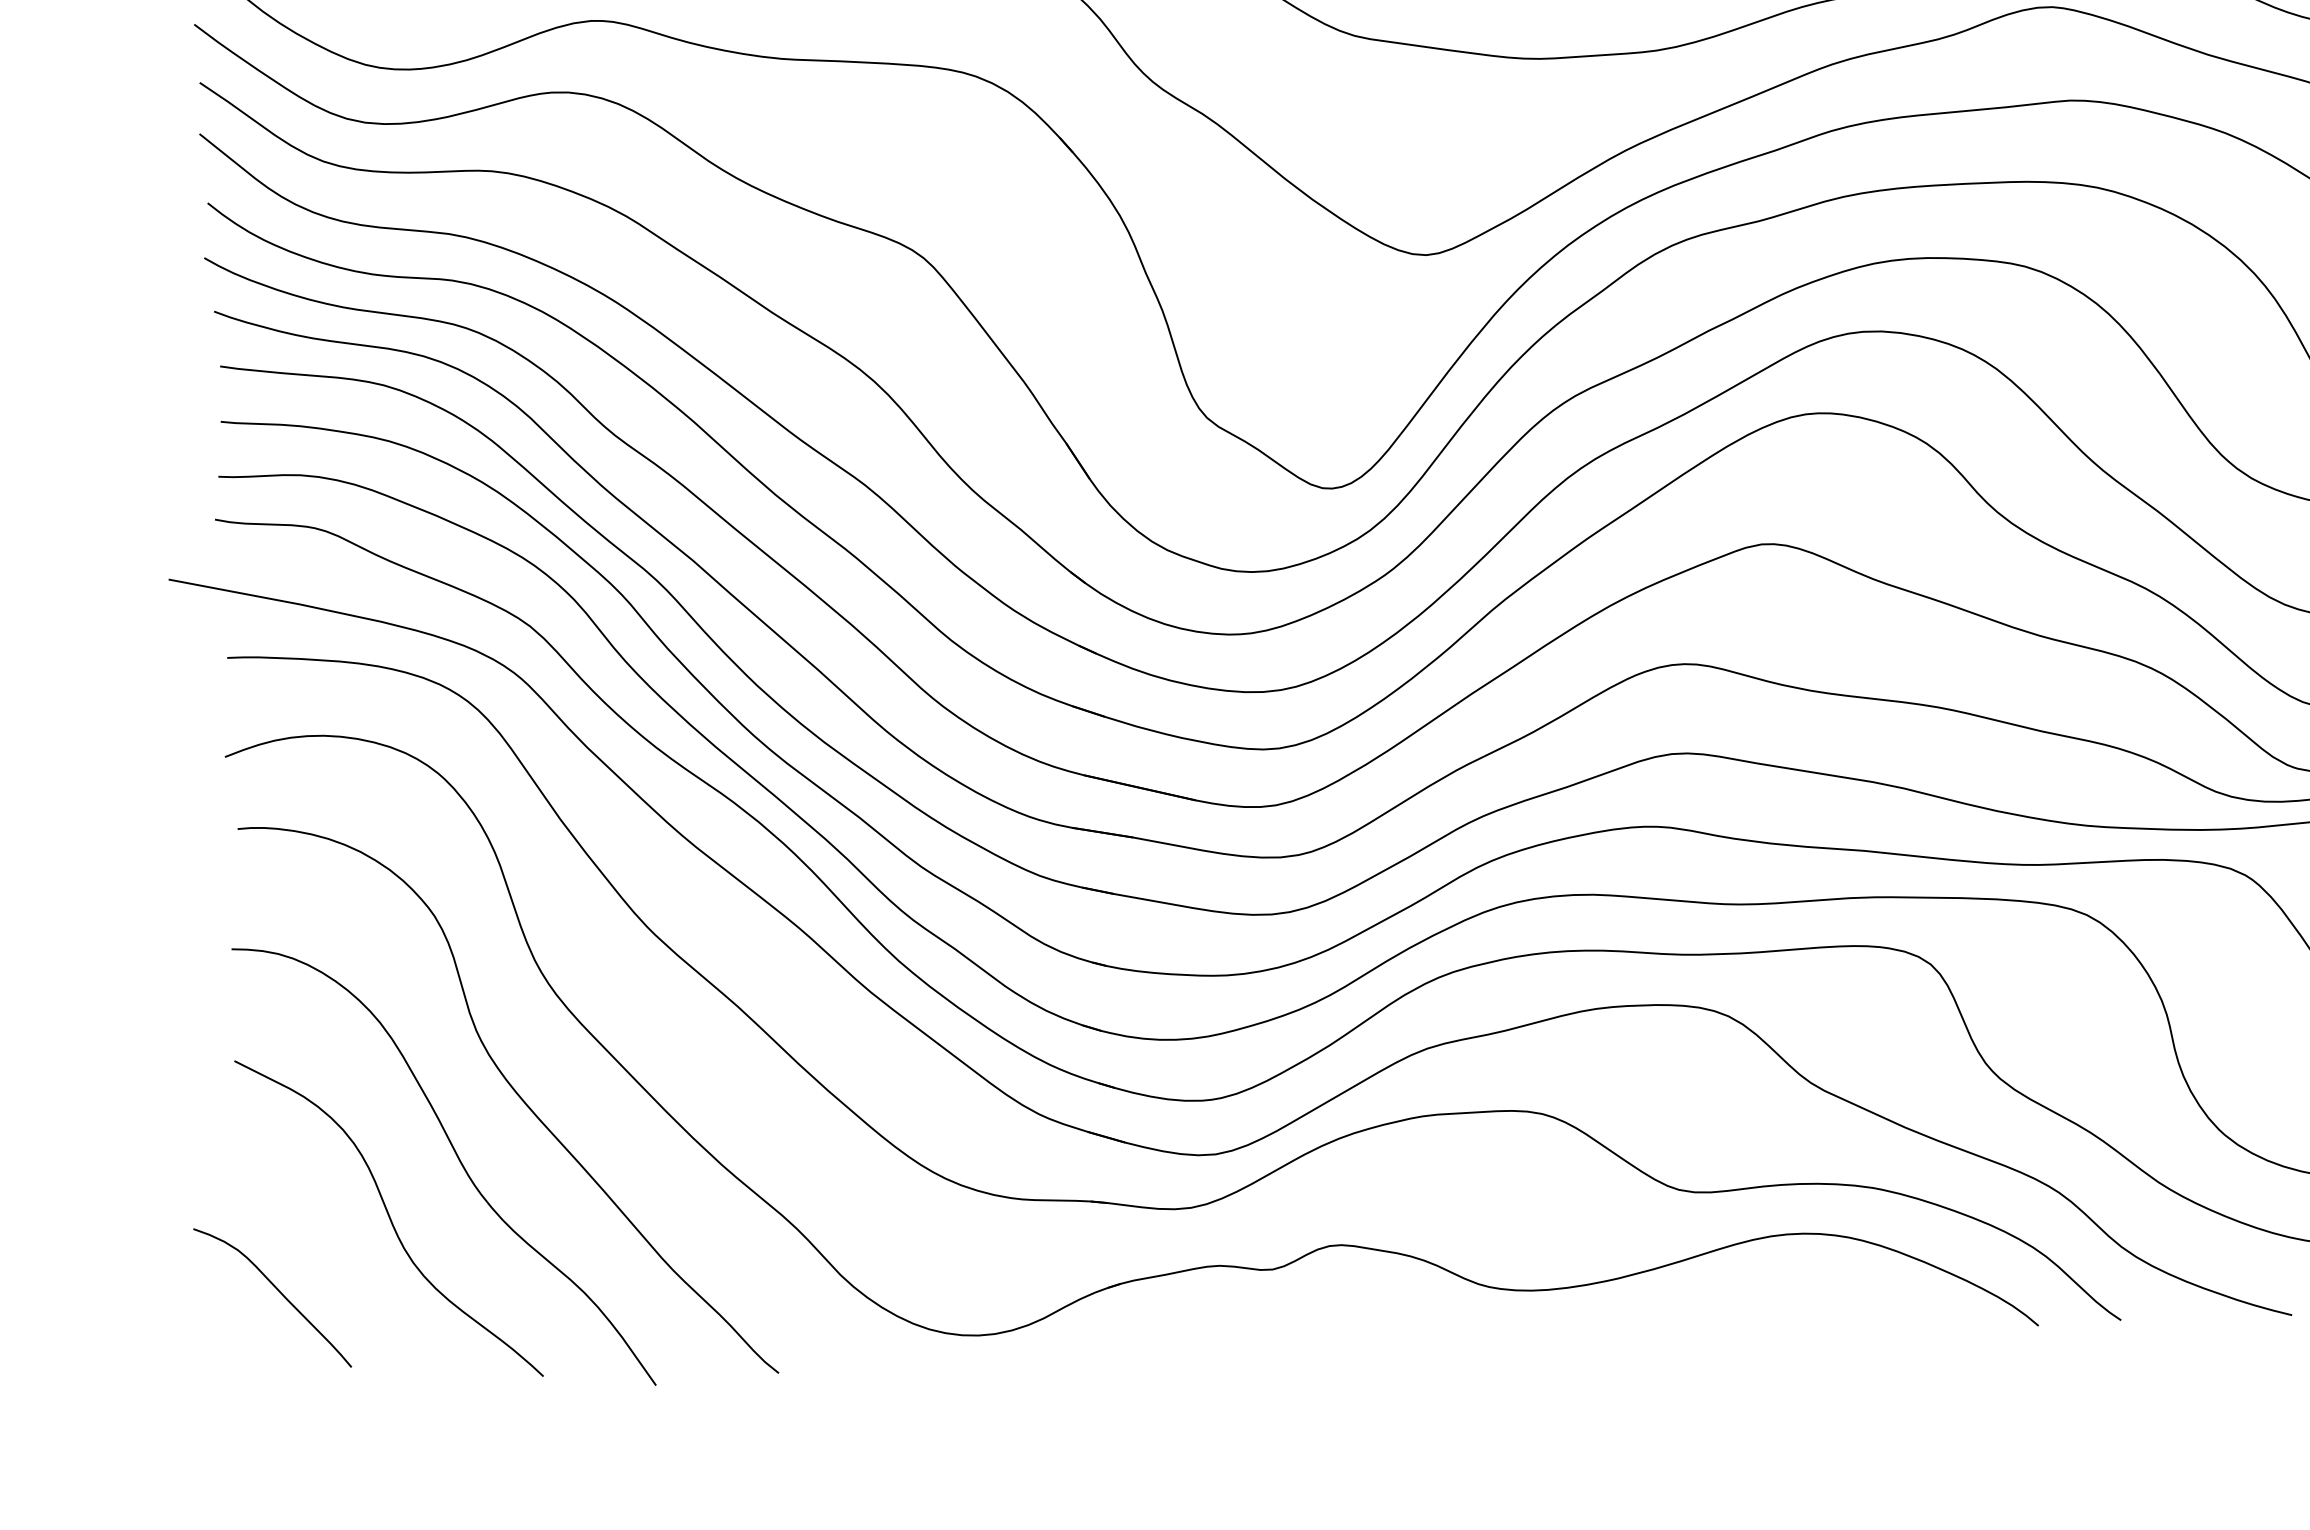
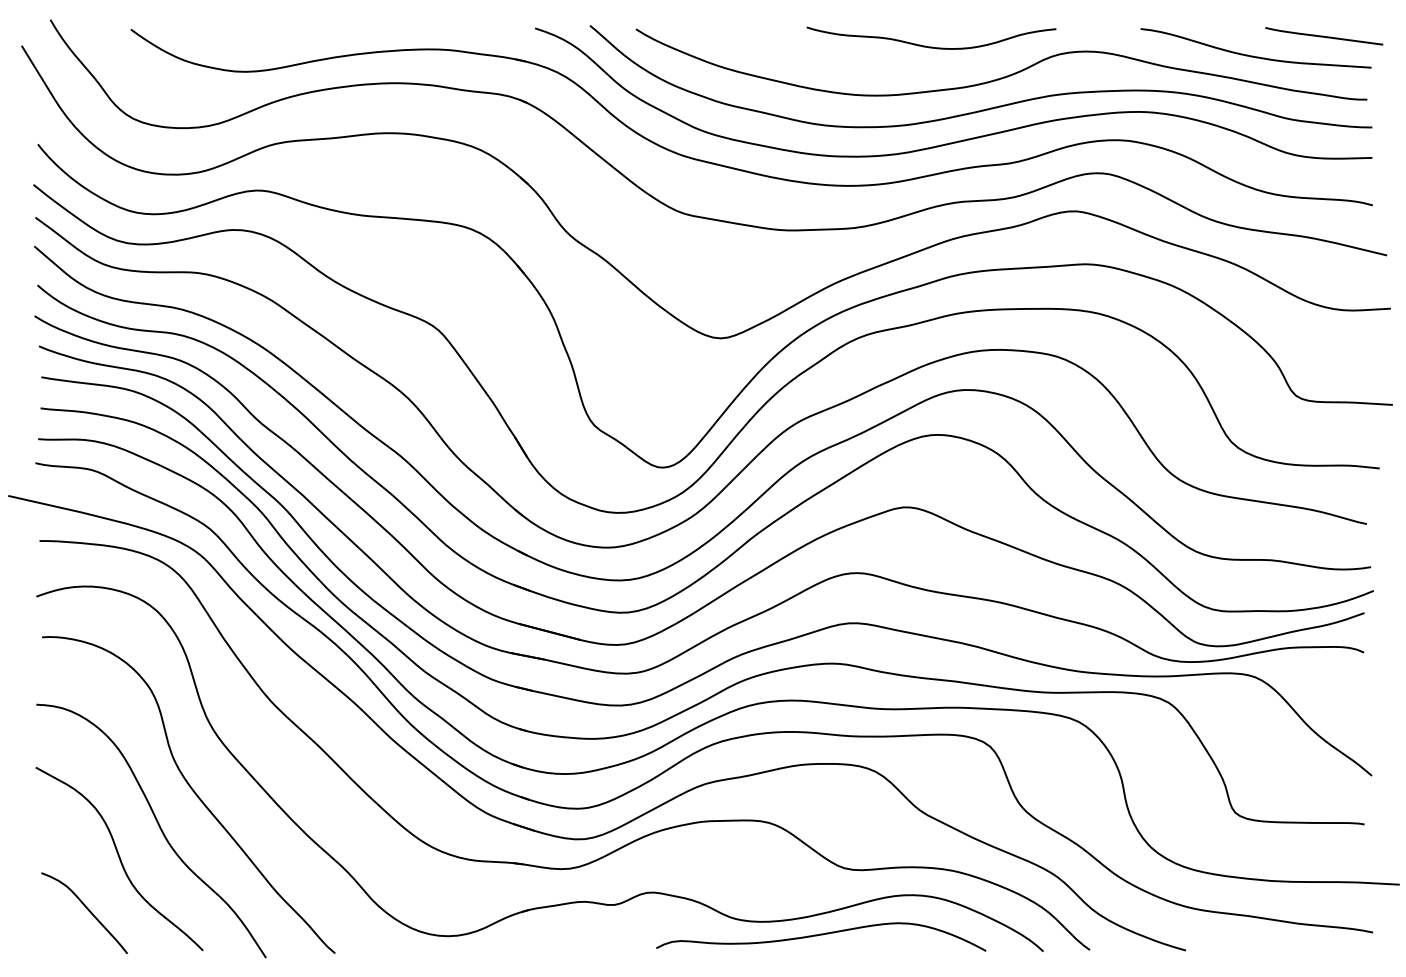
curve: (277, 1292) -> (87, 910), moved
curve: (1642, 1311) -> (821, 935), added

